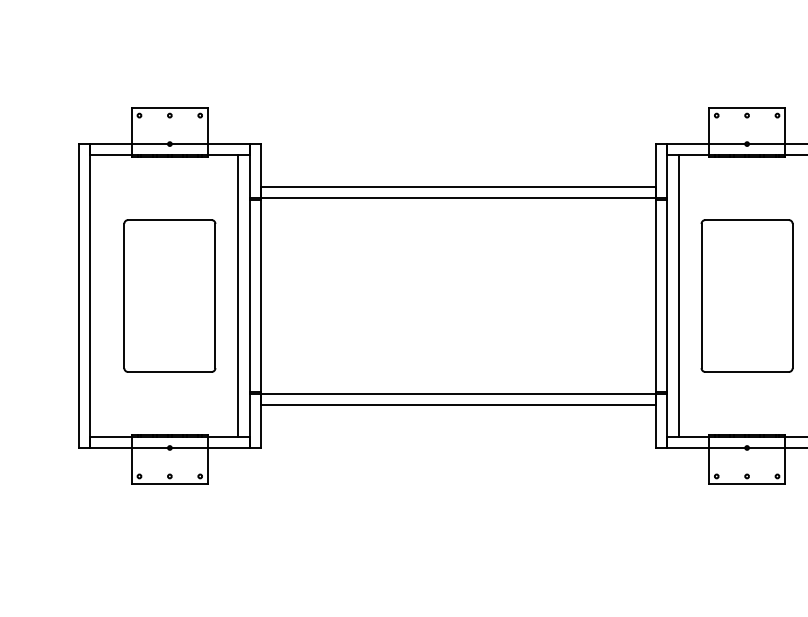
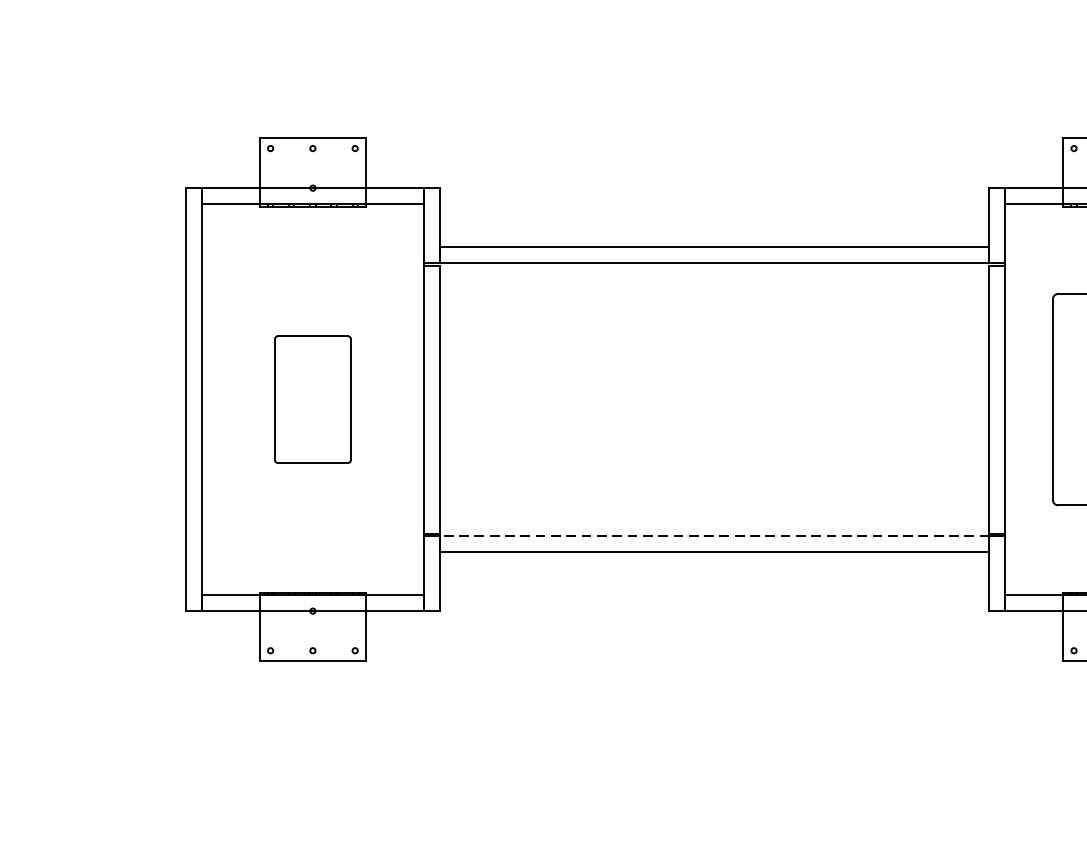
part: (169, 295) -> (312, 398), size x0.6
line: (238, 295) -> (408, 398), removed
line: (678, 295) -> (1020, 398), removed
line: (458, 394) -> (714, 536), solid -> dashed

